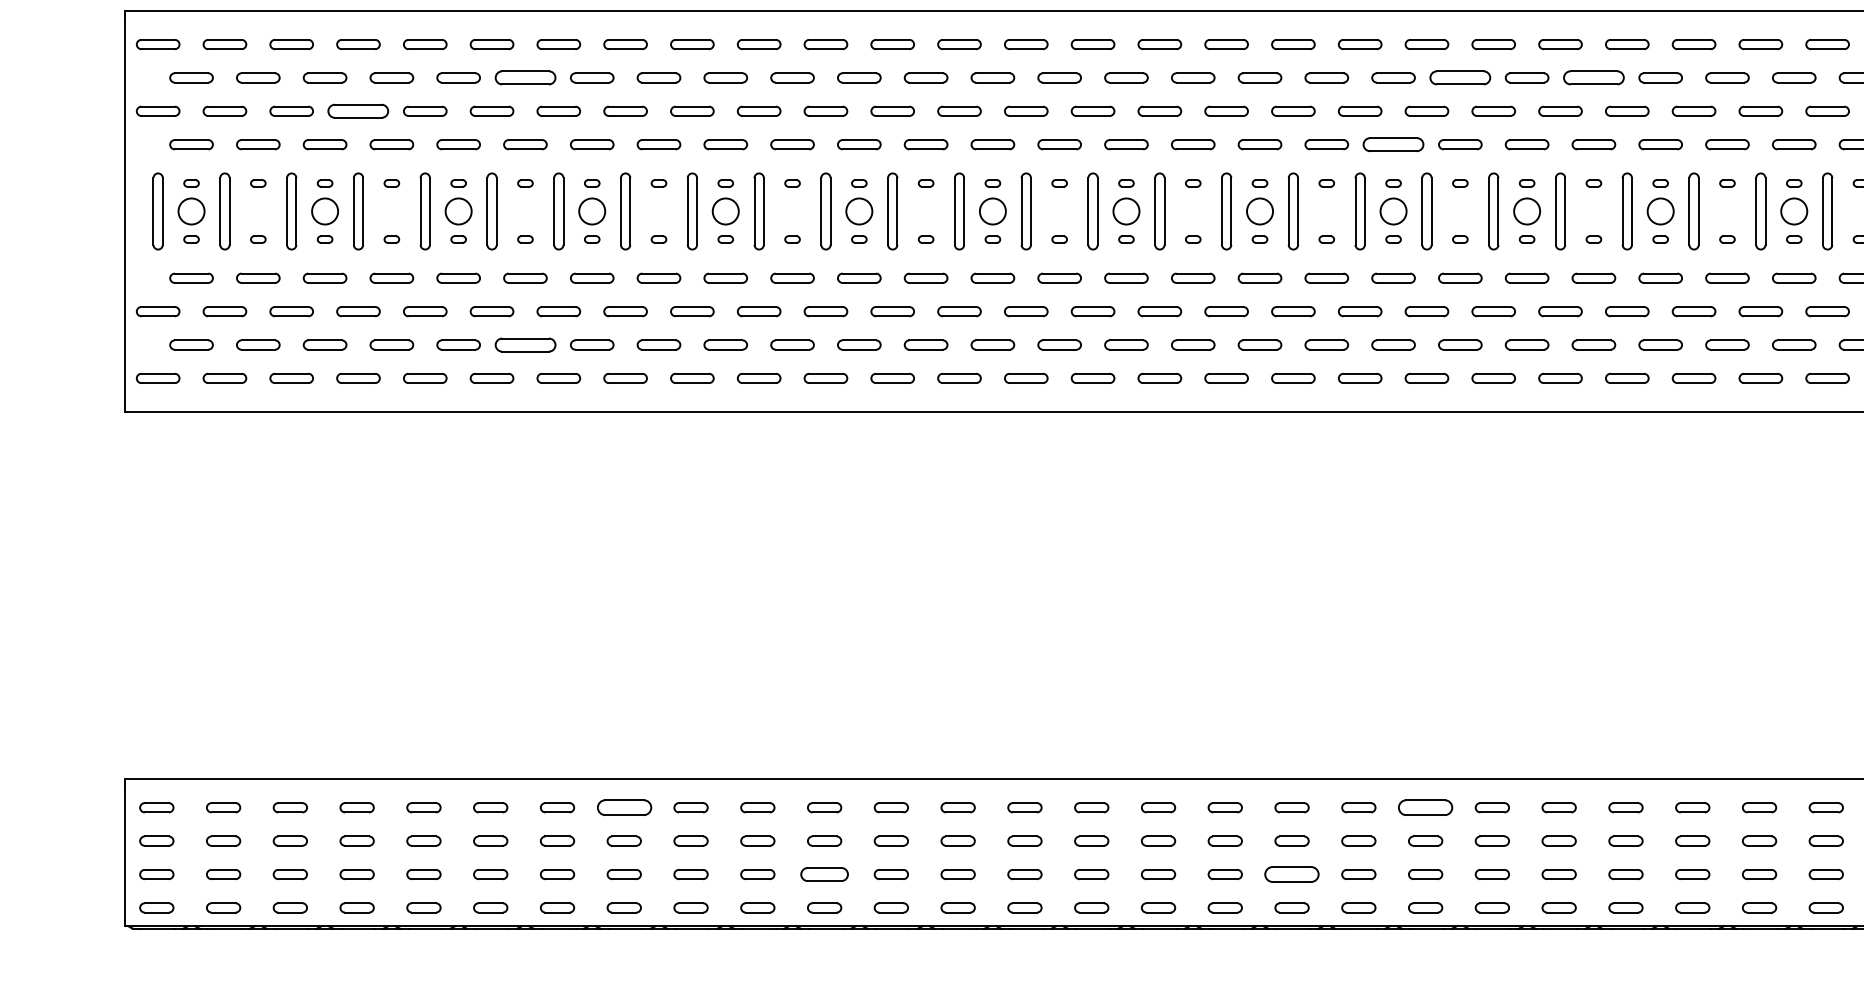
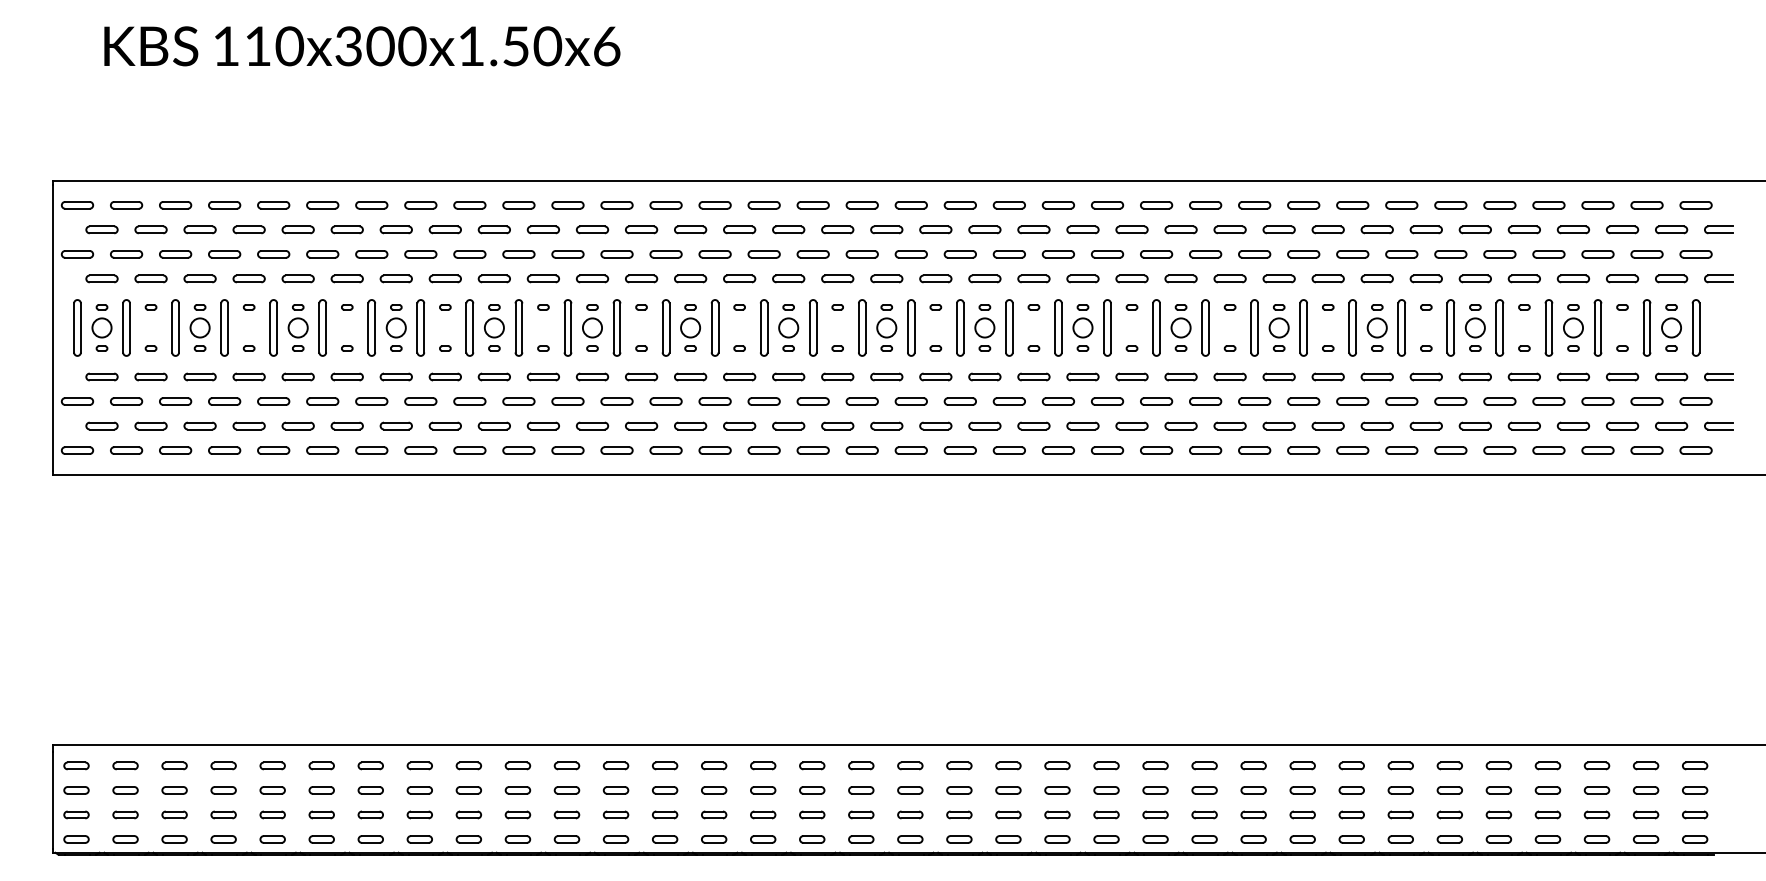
part: (524, 77) -> (346, 229), size x0.71
part: (1459, 77) -> (1033, 229), size x0.71
part: (1593, 77) -> (1131, 229), size x0.71
part: (358, 111) -> (224, 254), size x0.71
part: (1393, 144) -> (984, 278), size x0.71
part: (524, 344) -> (346, 425), size x0.71
part: (623, 807) -> (419, 765), size x0.62
part: (1425, 807) -> (1008, 765), size x0.62
part: (823, 873) -> (566, 814), size x0.71
part: (1292, 873) -> (910, 814), size x0.62

